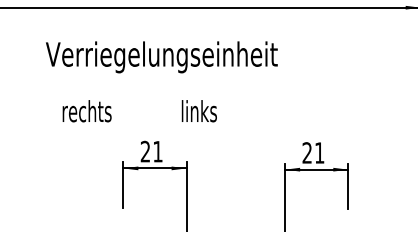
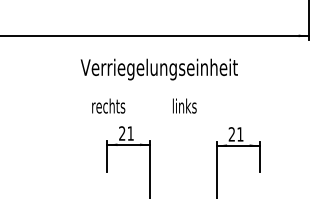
text: (160, 80) -> (158, 85), moved

